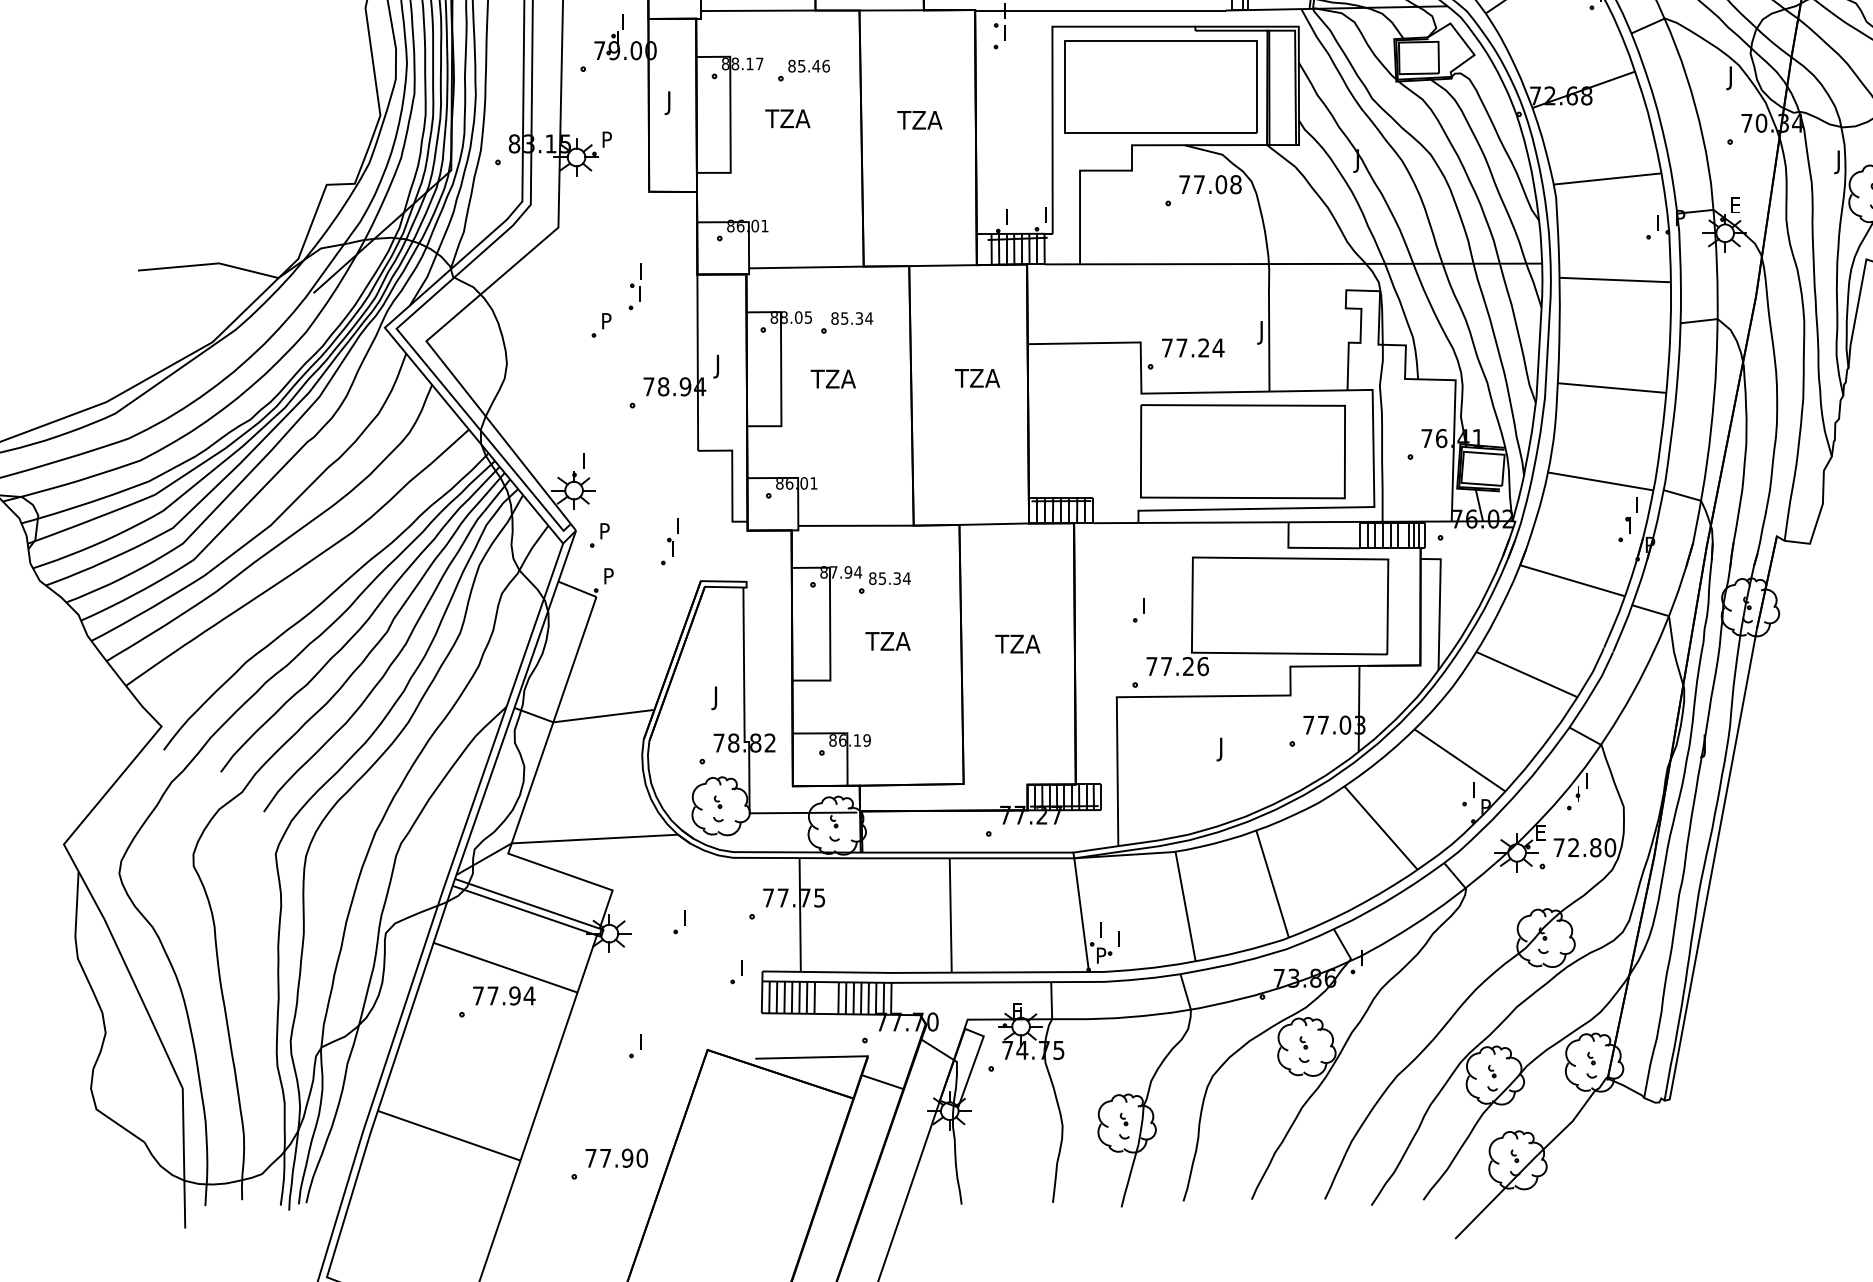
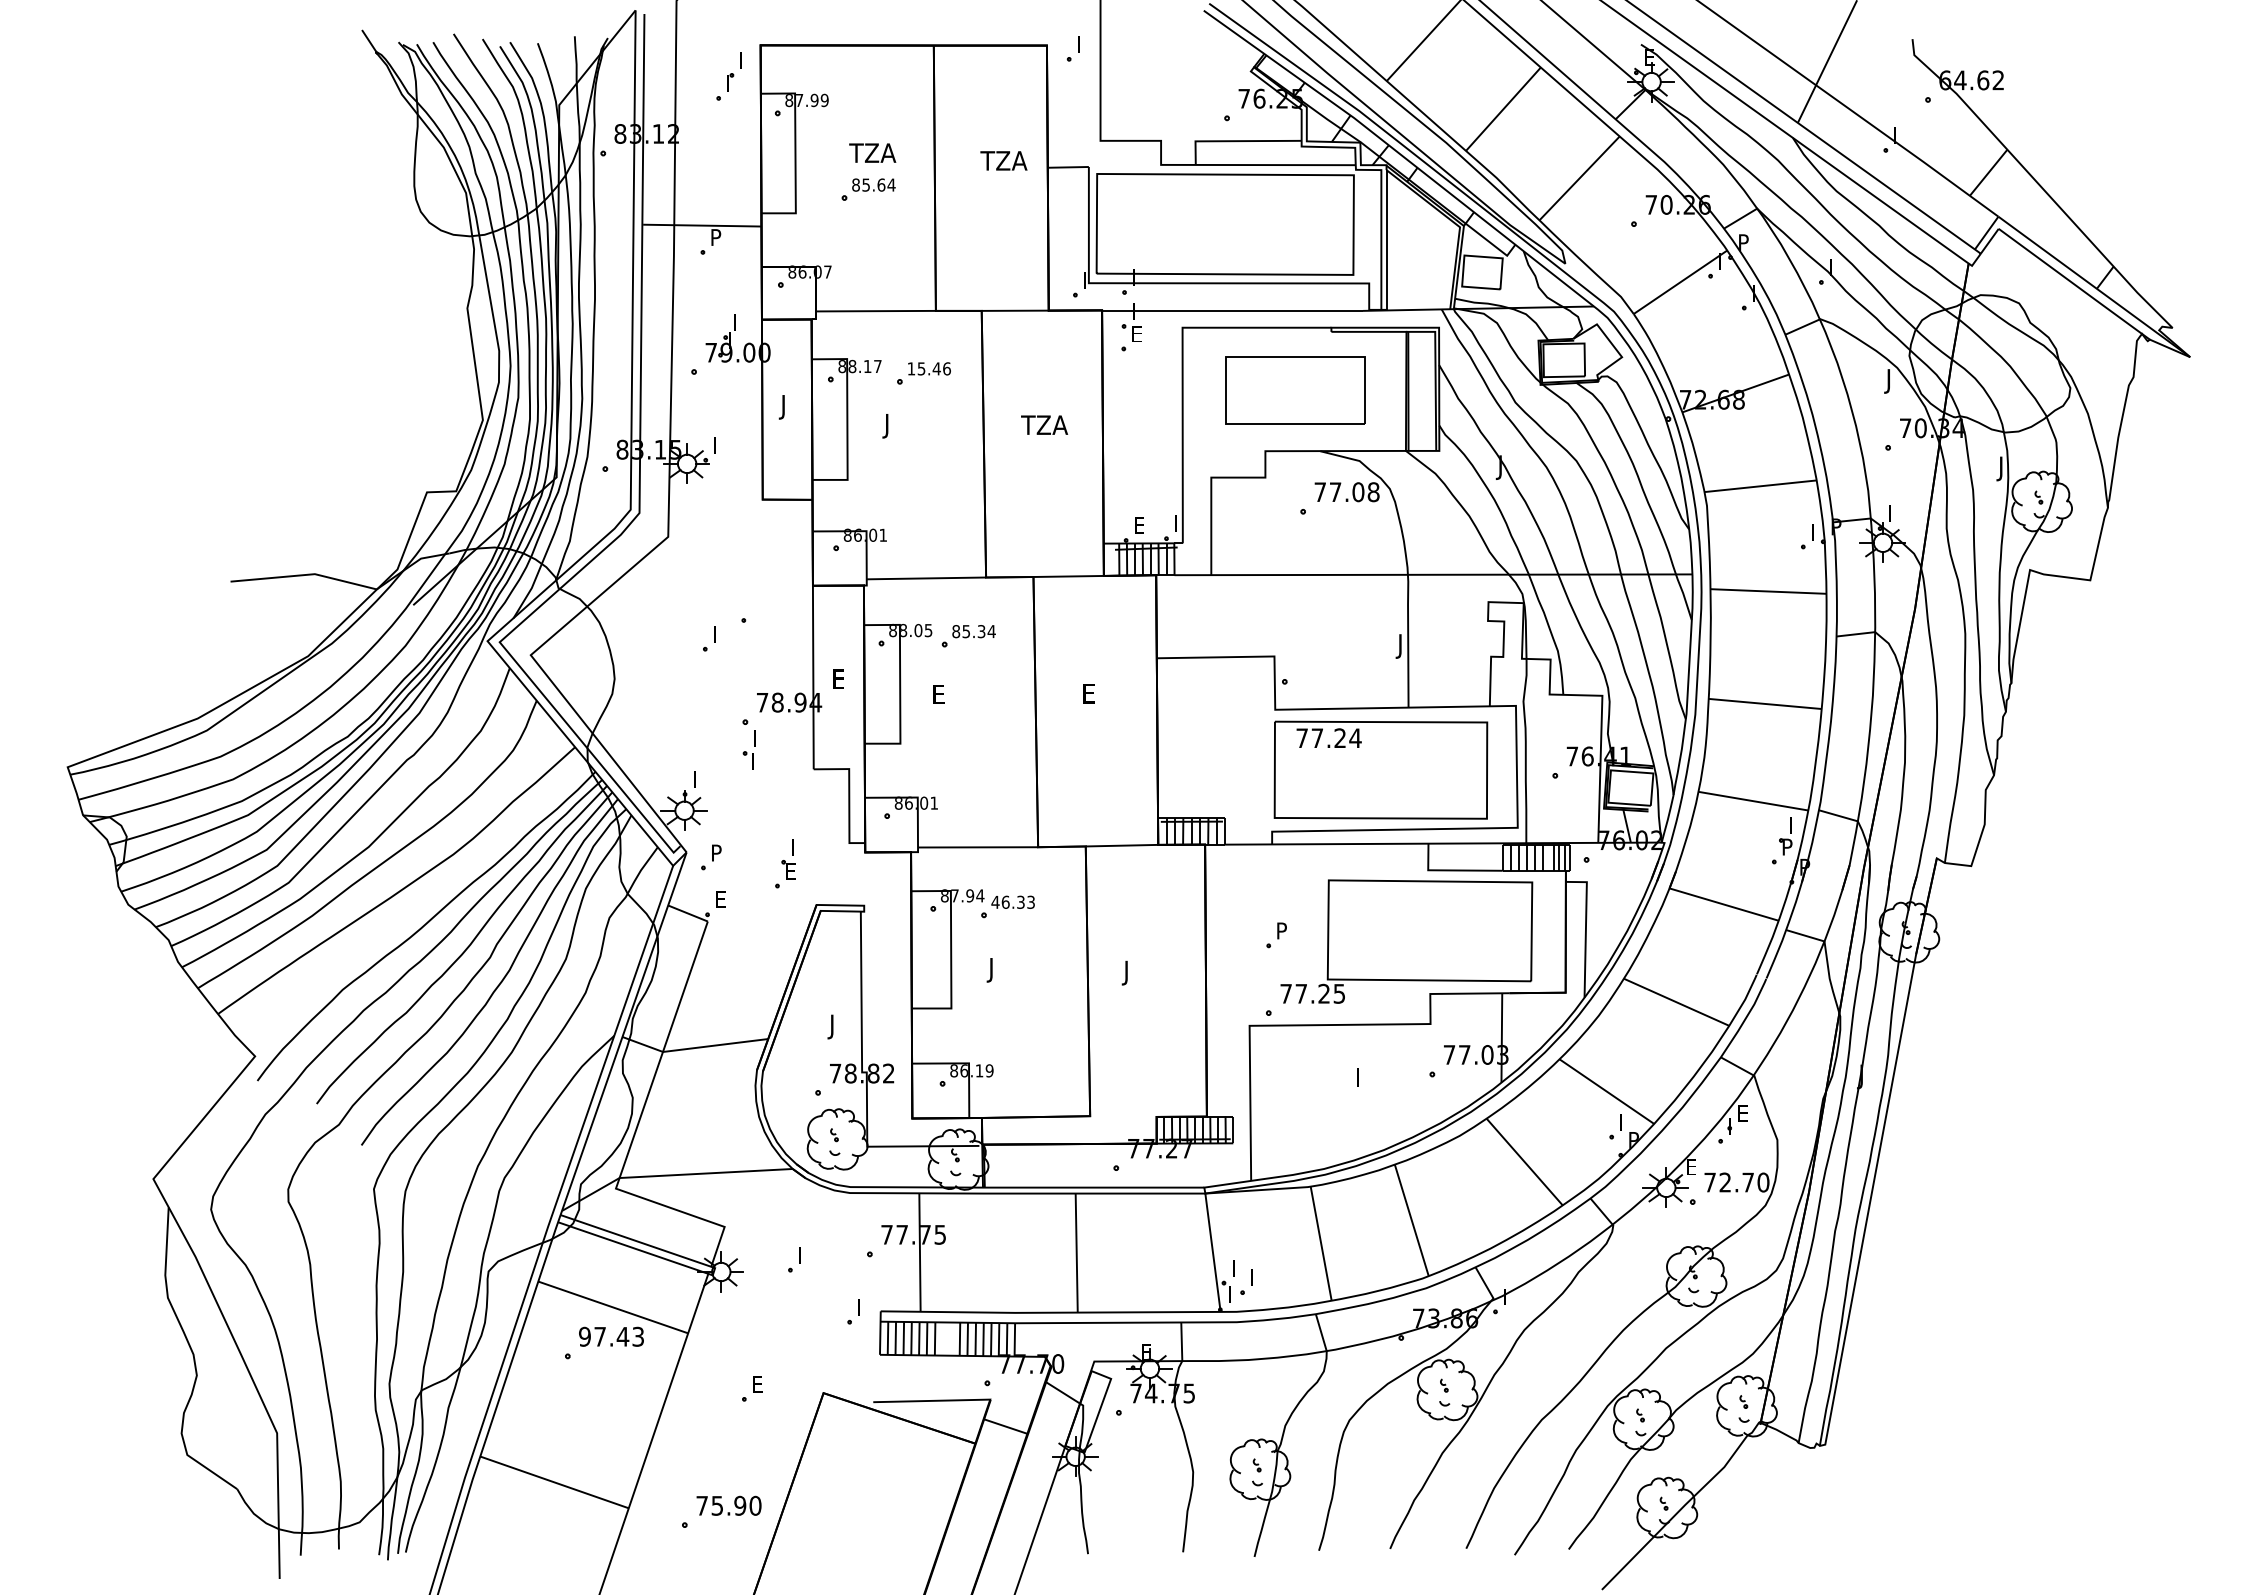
text: (1009, 32) -> (1137, 333), I -> E
text: (792, 65) -> (911, 368), 85.46 -> 15.46
part: (1160, 86) -> (1295, 390), size x0.7
text: (787, 121) -> (906, 426), TZA -> J
text: (606, 139) -> (718, 445), P -> I
text: (1736, 205) -> (1894, 513), E -> I
text: (1012, 216) -> (1140, 525), I -> E
part: (635, 281) -> (748, 749), moved
text: (606, 321) -> (718, 634), P -> I
text: (1192, 347) -> (1328, 737), moved
text: (720, 366) -> (836, 681), J -> E
text: (833, 378) -> (954, 694), TZA -> E
text: (977, 378) -> (1104, 693), TZA -> E
text: (1633, 524) -> (1787, 846), I -> P
text: (676, 548) -> (791, 871), I -> E
text: (608, 575) -> (720, 899), P -> E
text: (890, 577) -> (1013, 901), 85.34 -> 46.33
text: (1147, 605) -> (1281, 930), I -> P
text: (887, 644) -> (1010, 970), TZA -> J
text: (1016, 645) -> (1145, 972), TZA -> J
text: (1203, 666) -> (1339, 993), 77.26 -> 77.25
text: (1219, 749) -> (1356, 1080), J -> I
text: (1591, 781) -> (1743, 1113), I -> E
text: (1596, 847) -> (1748, 1182), 72.80 -> 72.70
text: (1101, 955) -> (1233, 1294), P -> I
text: (503, 995) -> (611, 1336), 77.94 -> 97.43
text: (645, 1041) -> (758, 1384), I -> E
text: (604, 1157) -> (716, 1505), 77.90 -> 75.90

